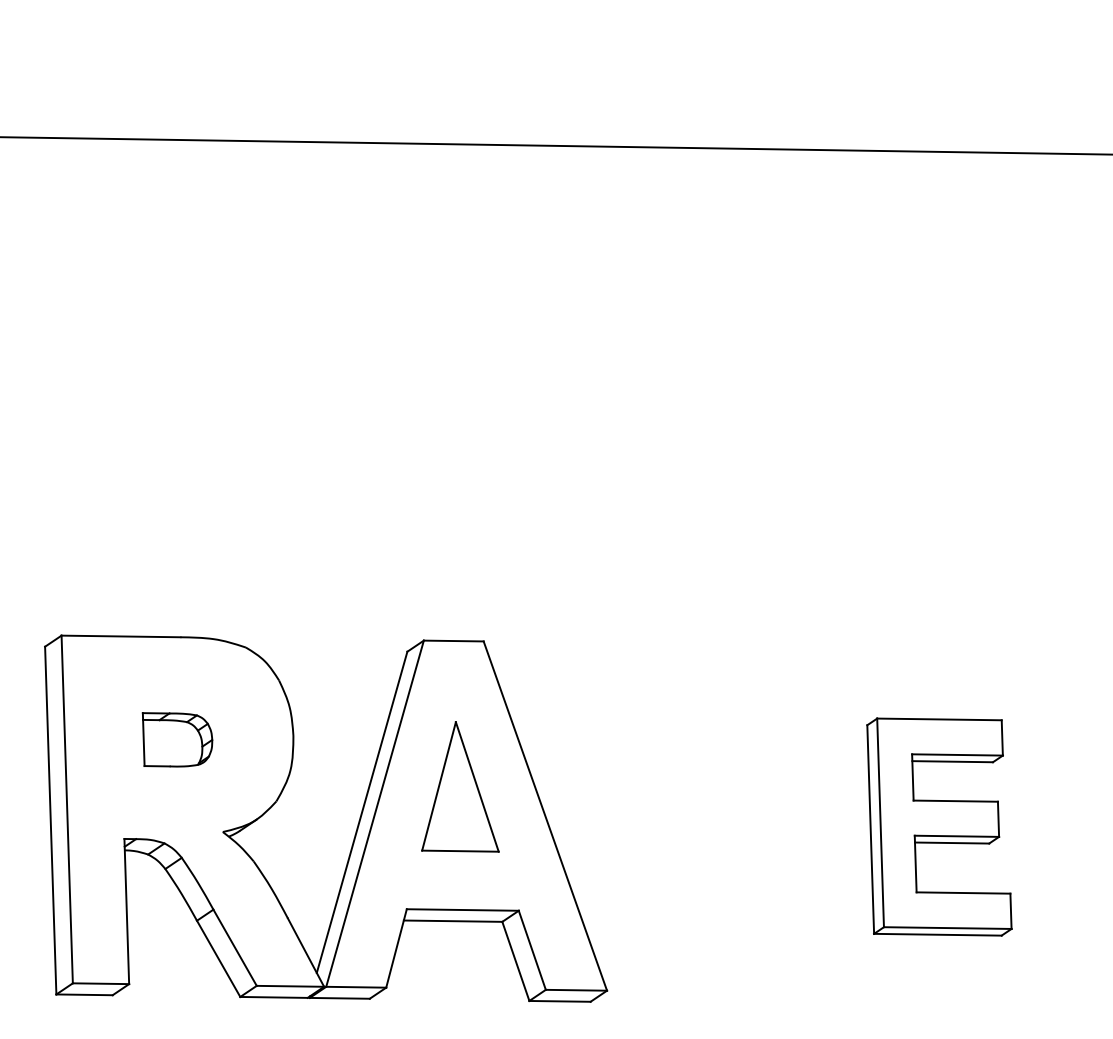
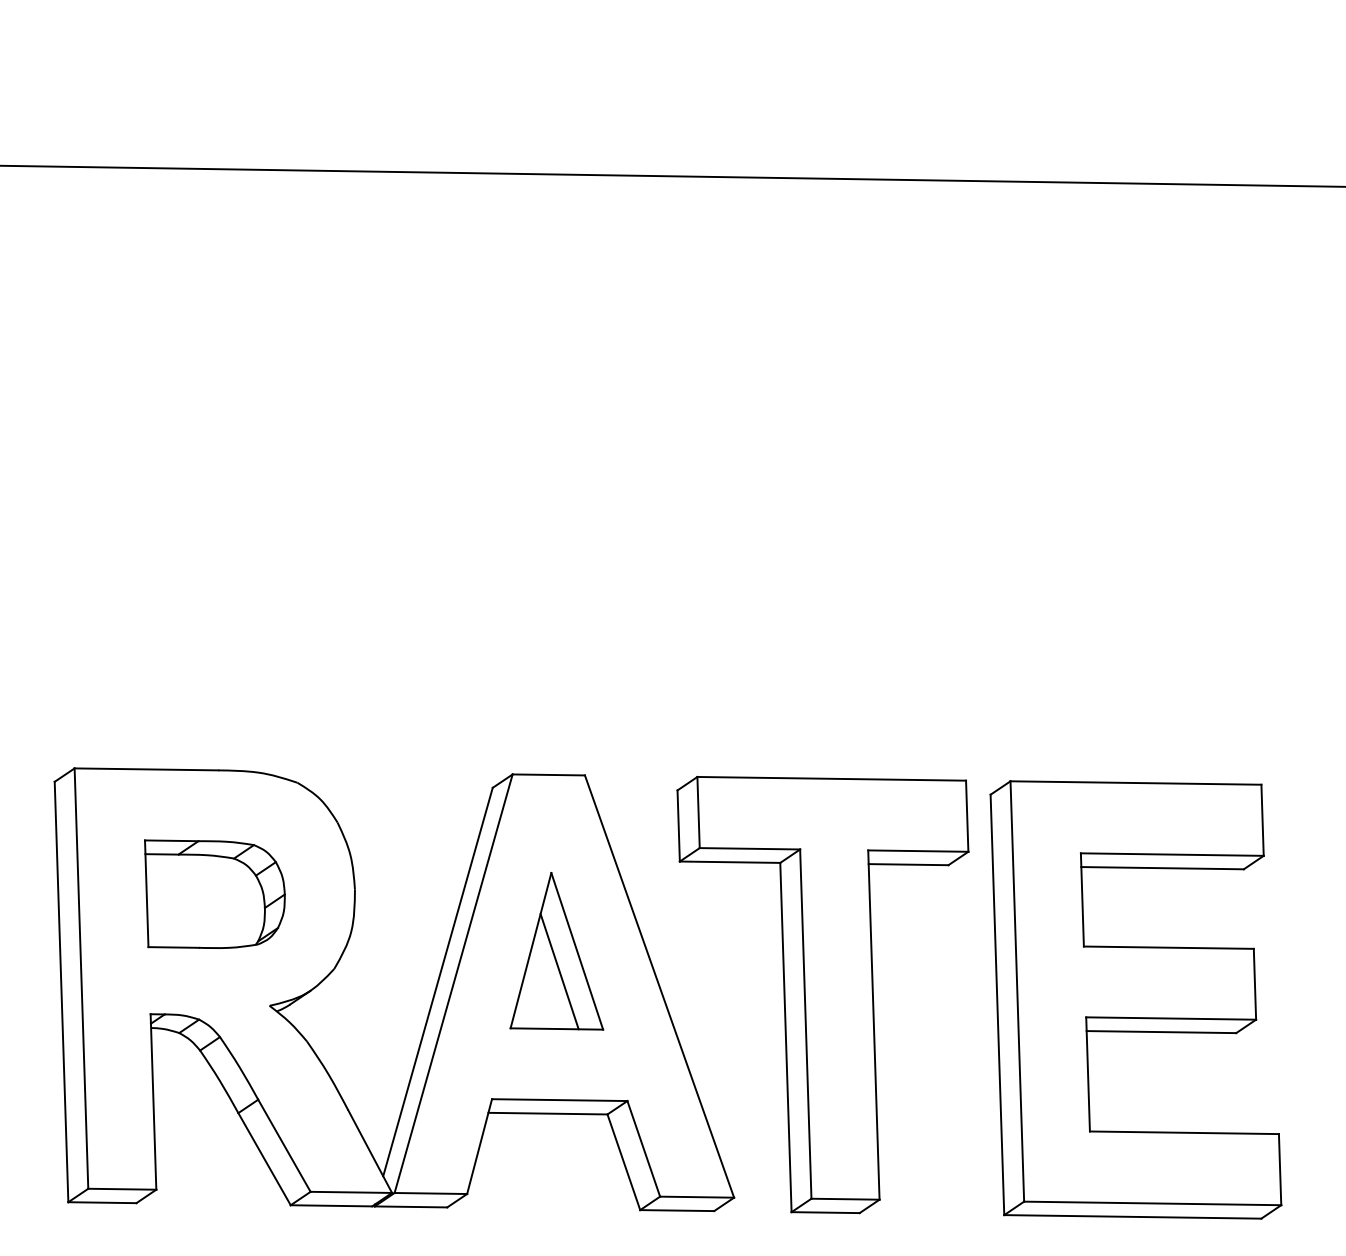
part: (177, 739) -> (214, 893), size x1.67
line: (462, 803) -> (559, 971), added
part: (680, 822) -> (822, 994), added
part: (939, 826) -> (1136, 999), size x1.67

